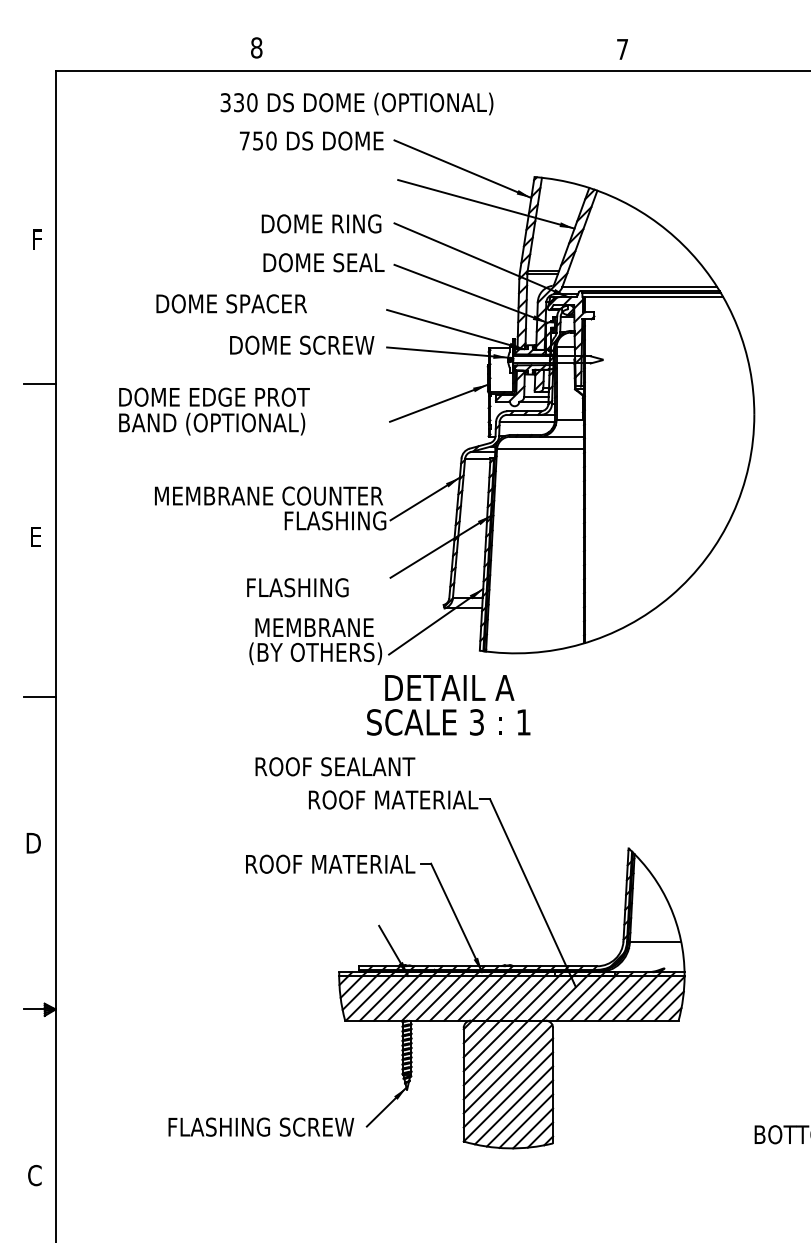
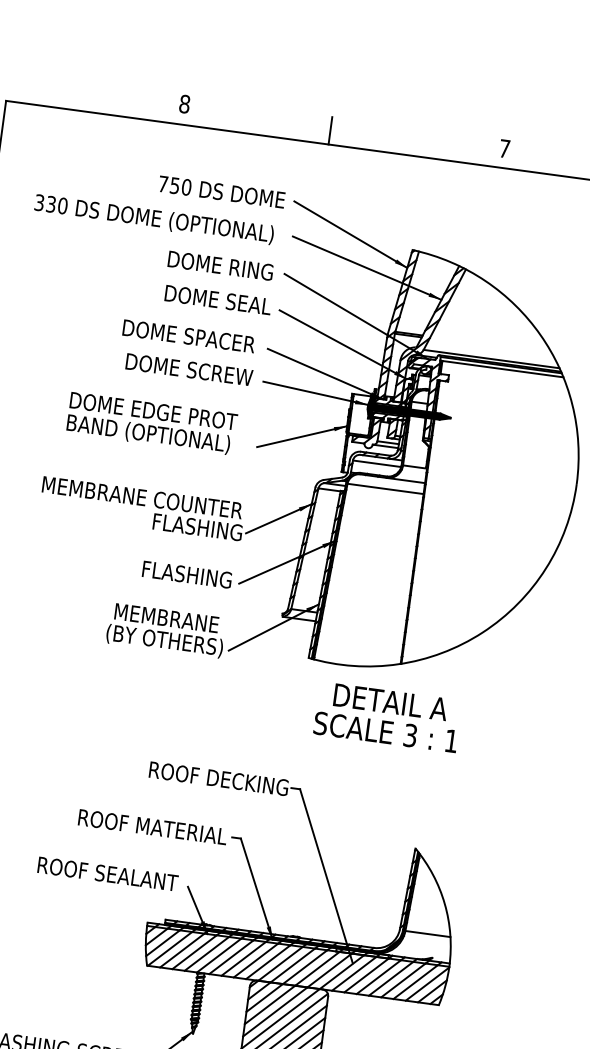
line: (424, 55) -> (330, 130), added
text: (356, 103) -> (153, 219), moved
text: (231, 303) -> (188, 336), moved
fill: (555, 359) -> (409, 412), added
text: (214, 411) -> (152, 423), moved
text: (297, 587) -> (186, 574), moved
text: (448, 705) -> (387, 717), moved
text: (335, 766) -> (108, 873), moved
text: (393, 799) -> (215, 777), ROOF MATERIAL -> ROOF DECKING

